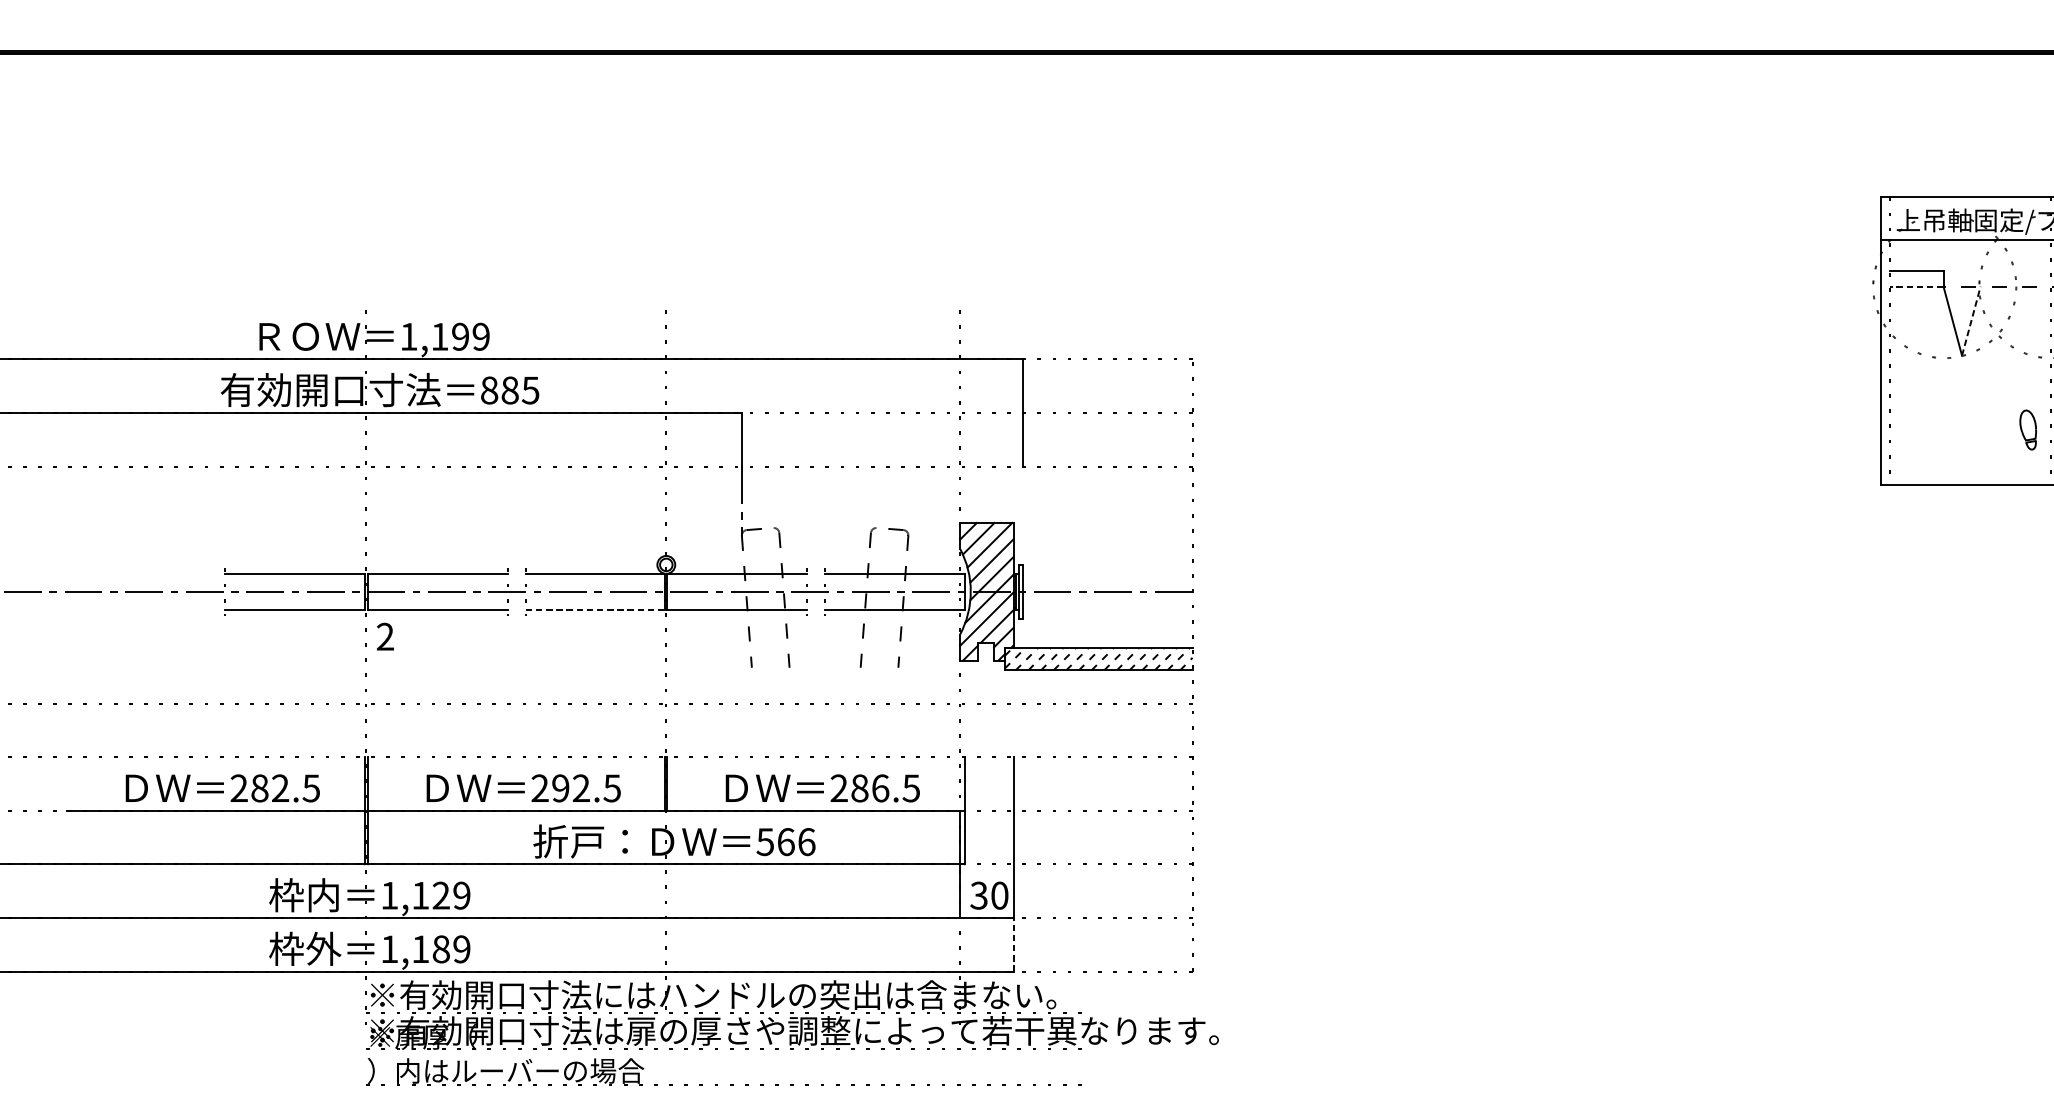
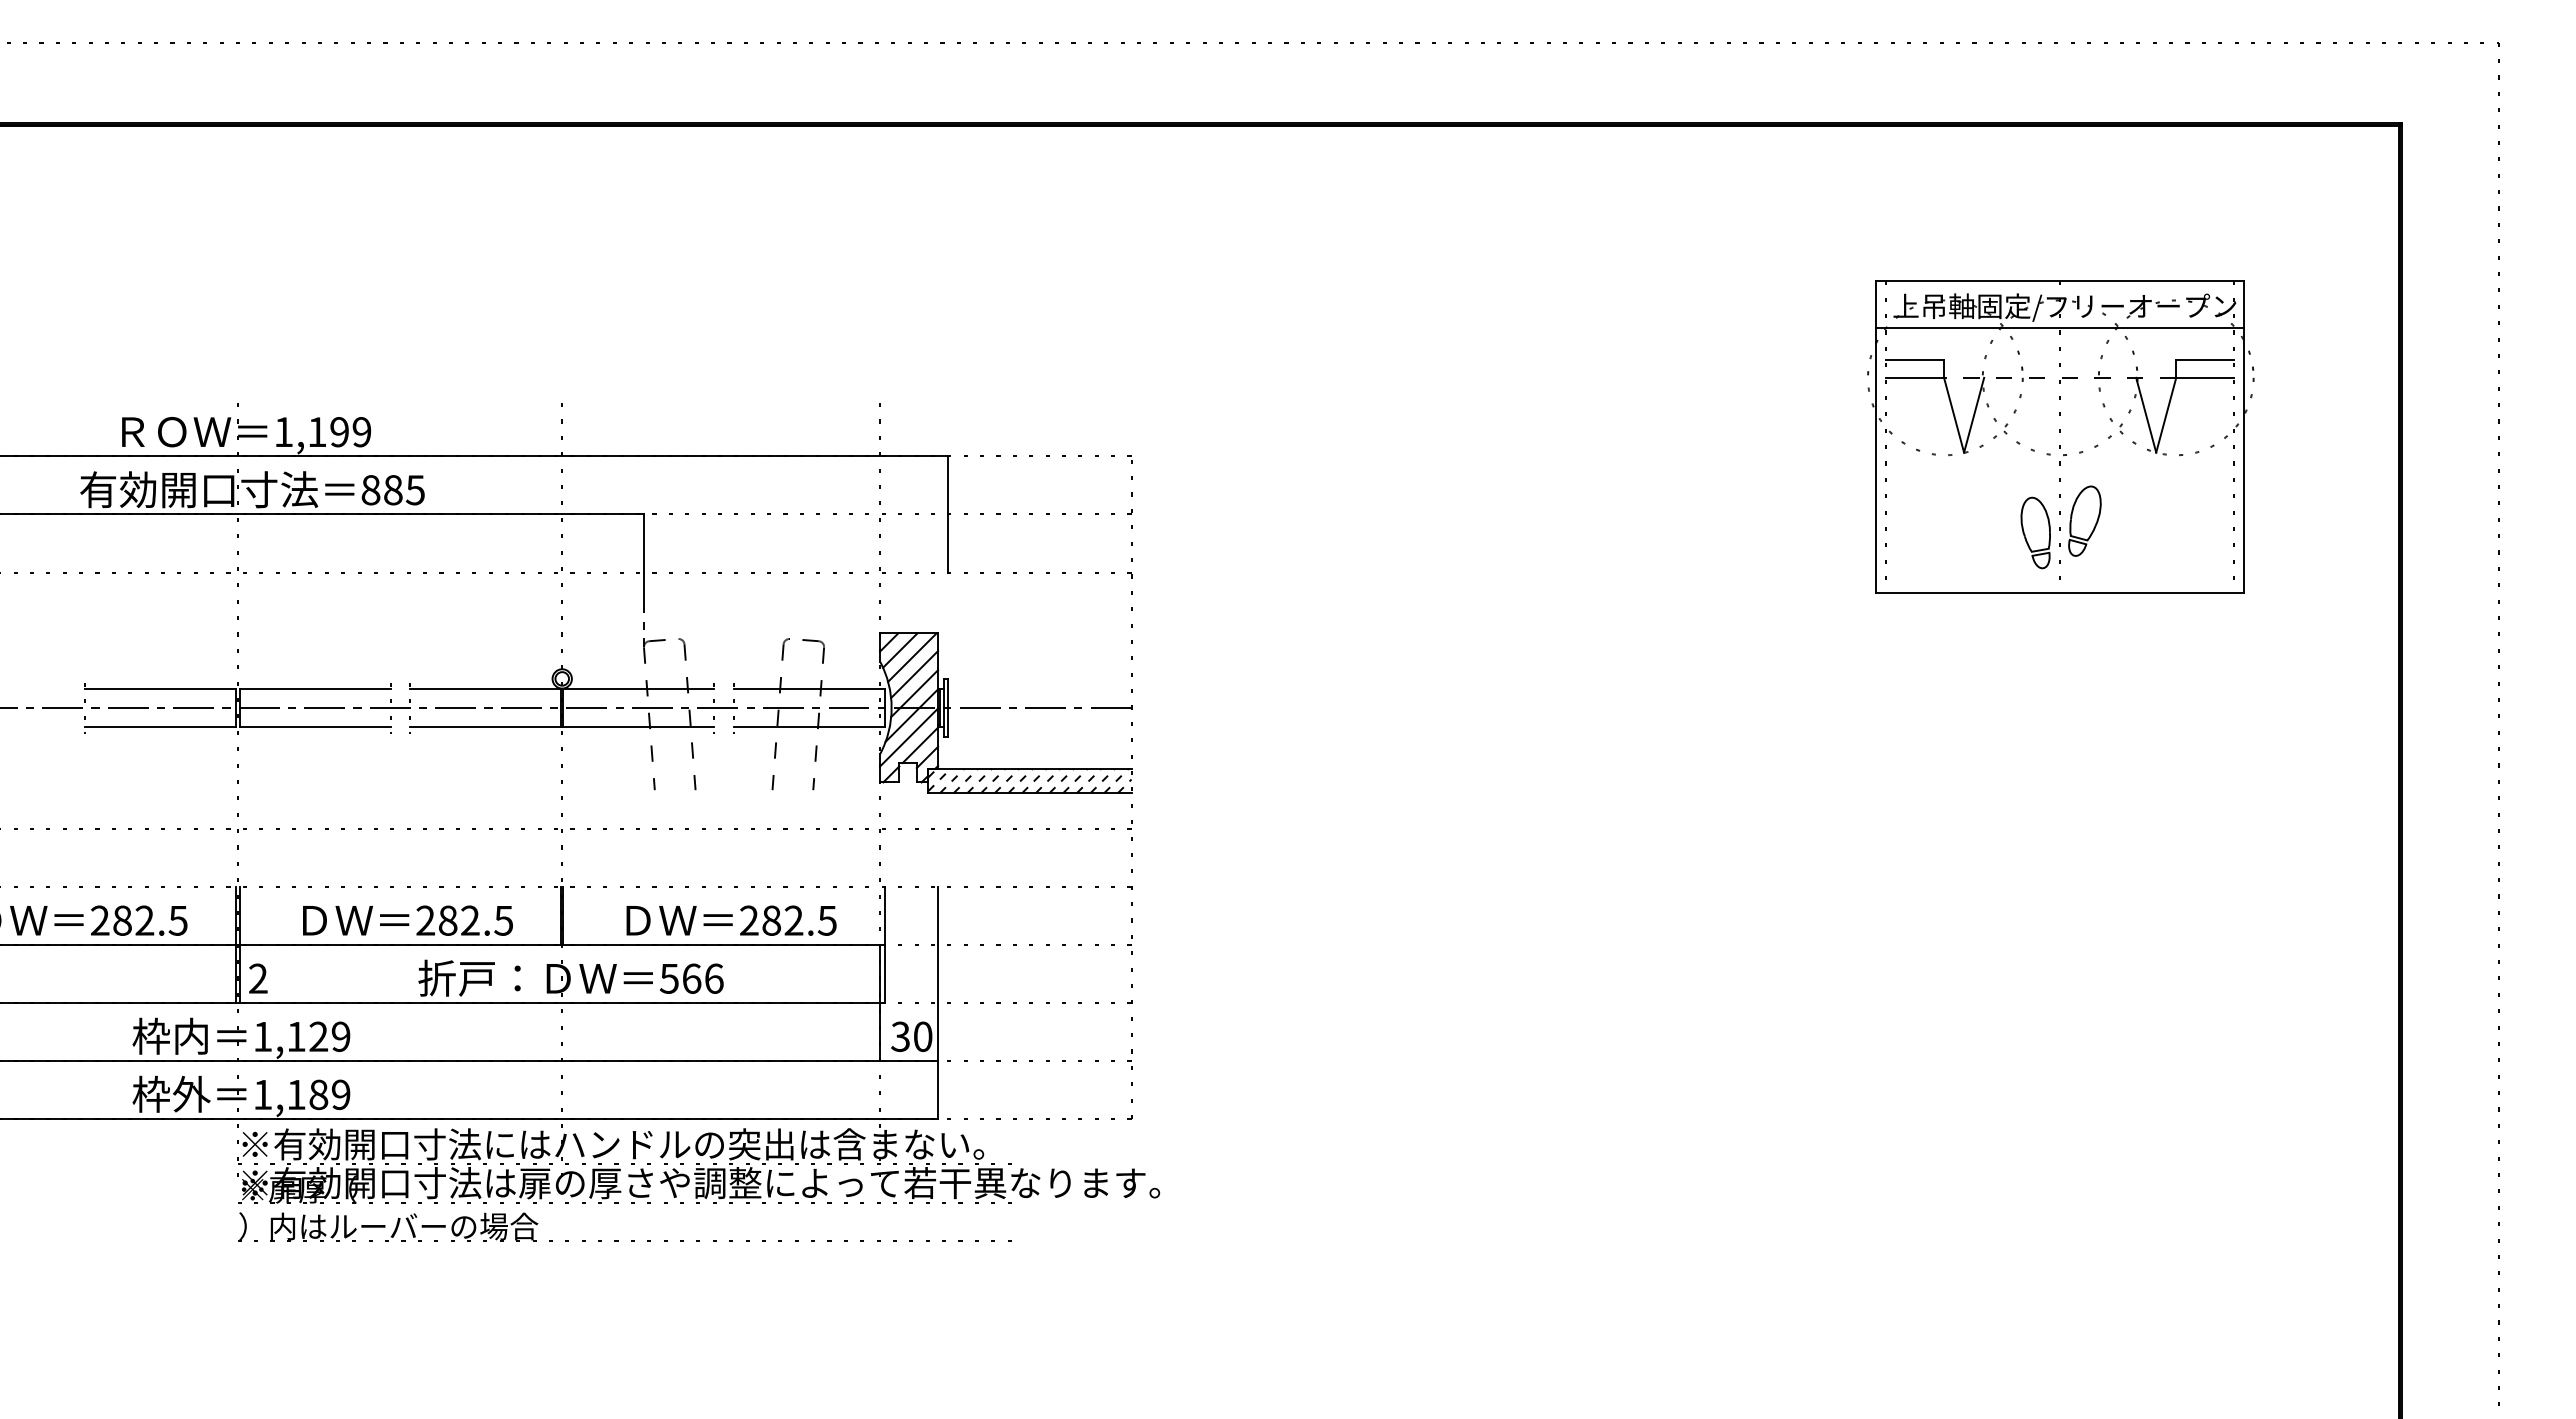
line: (1916, 286) -> (1914, 377), dashed -> solid
line: (1971, 321) -> (1974, 415), dashed -> solid
part: (2028, 429) -> (2035, 532), size x1.67
line: (595, 609) -> (485, 727), dashed -> solid
text: (385, 636) -> (258, 978), moved
text: (560, 788) -> (447, 920), 292.5 -> 282.5
text: (880, 788) -> (793, 920), 286.5 -> 282.5
line: (1014, 944) -> (938, 1089), dashed -> solid

